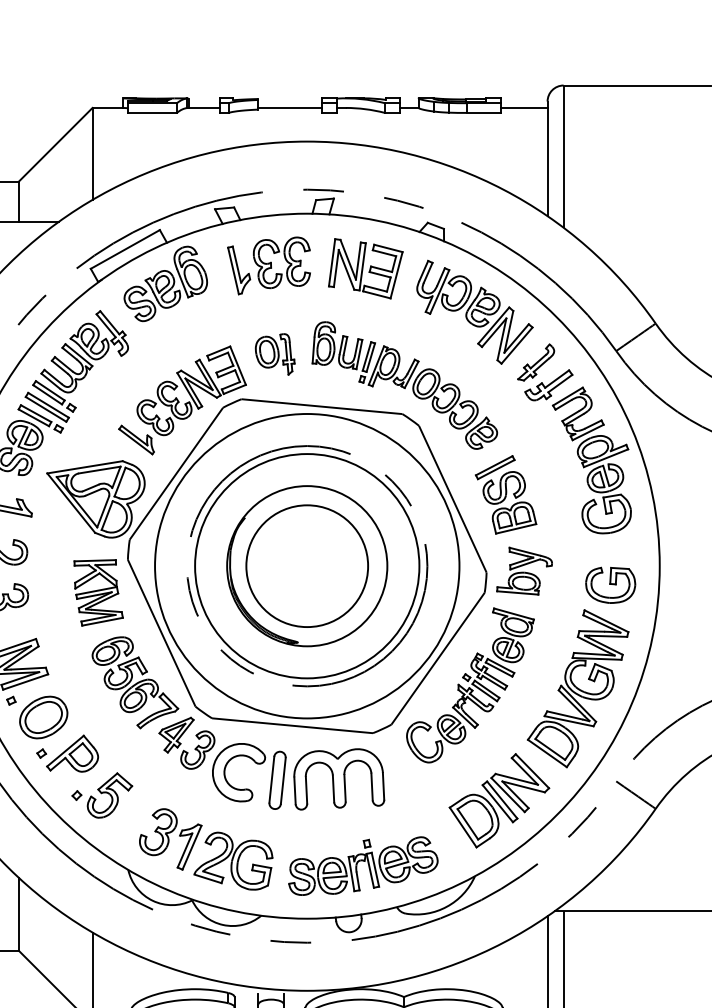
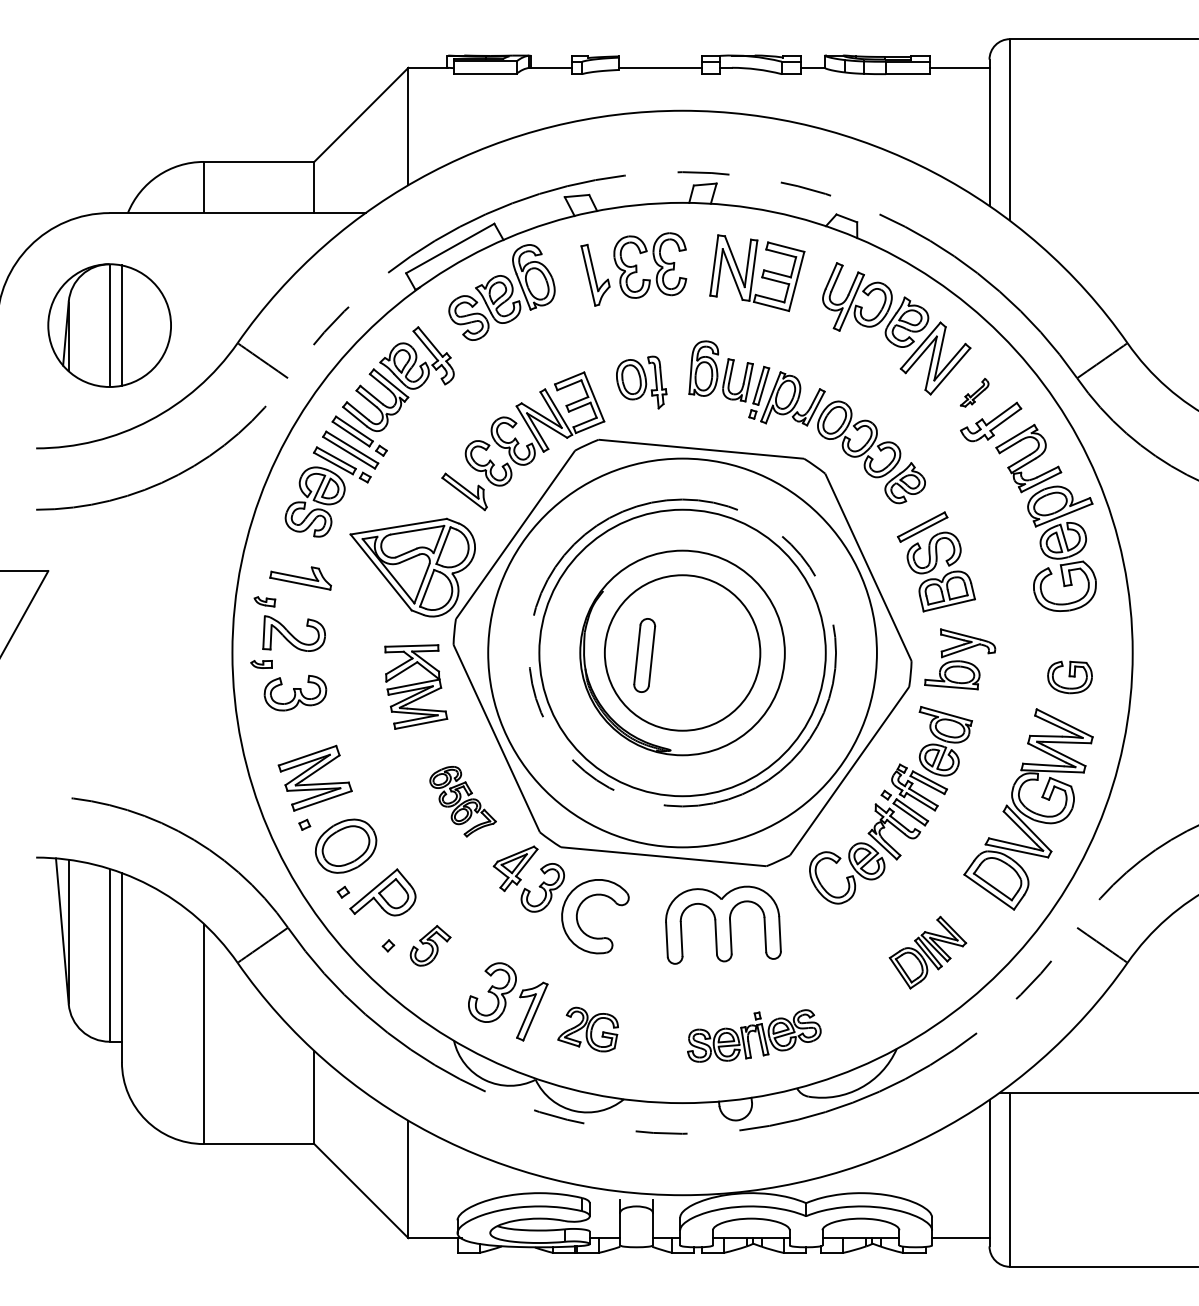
part: (535, 362) -> (974, 392), size x0.6
part: (610, 585) -> (1069, 677), size x0.7
part: (134, 682) -> (462, 801), size x0.6
part: (277, 780) -> (644, 655), moved
part: (109, 795) -> (430, 945), size x0.7
part: (499, 800) -> (927, 952), size x0.6
part: (232, 861) -> (587, 1029), size x0.6
part: (363, 865) -> (754, 1035), size x0.7

